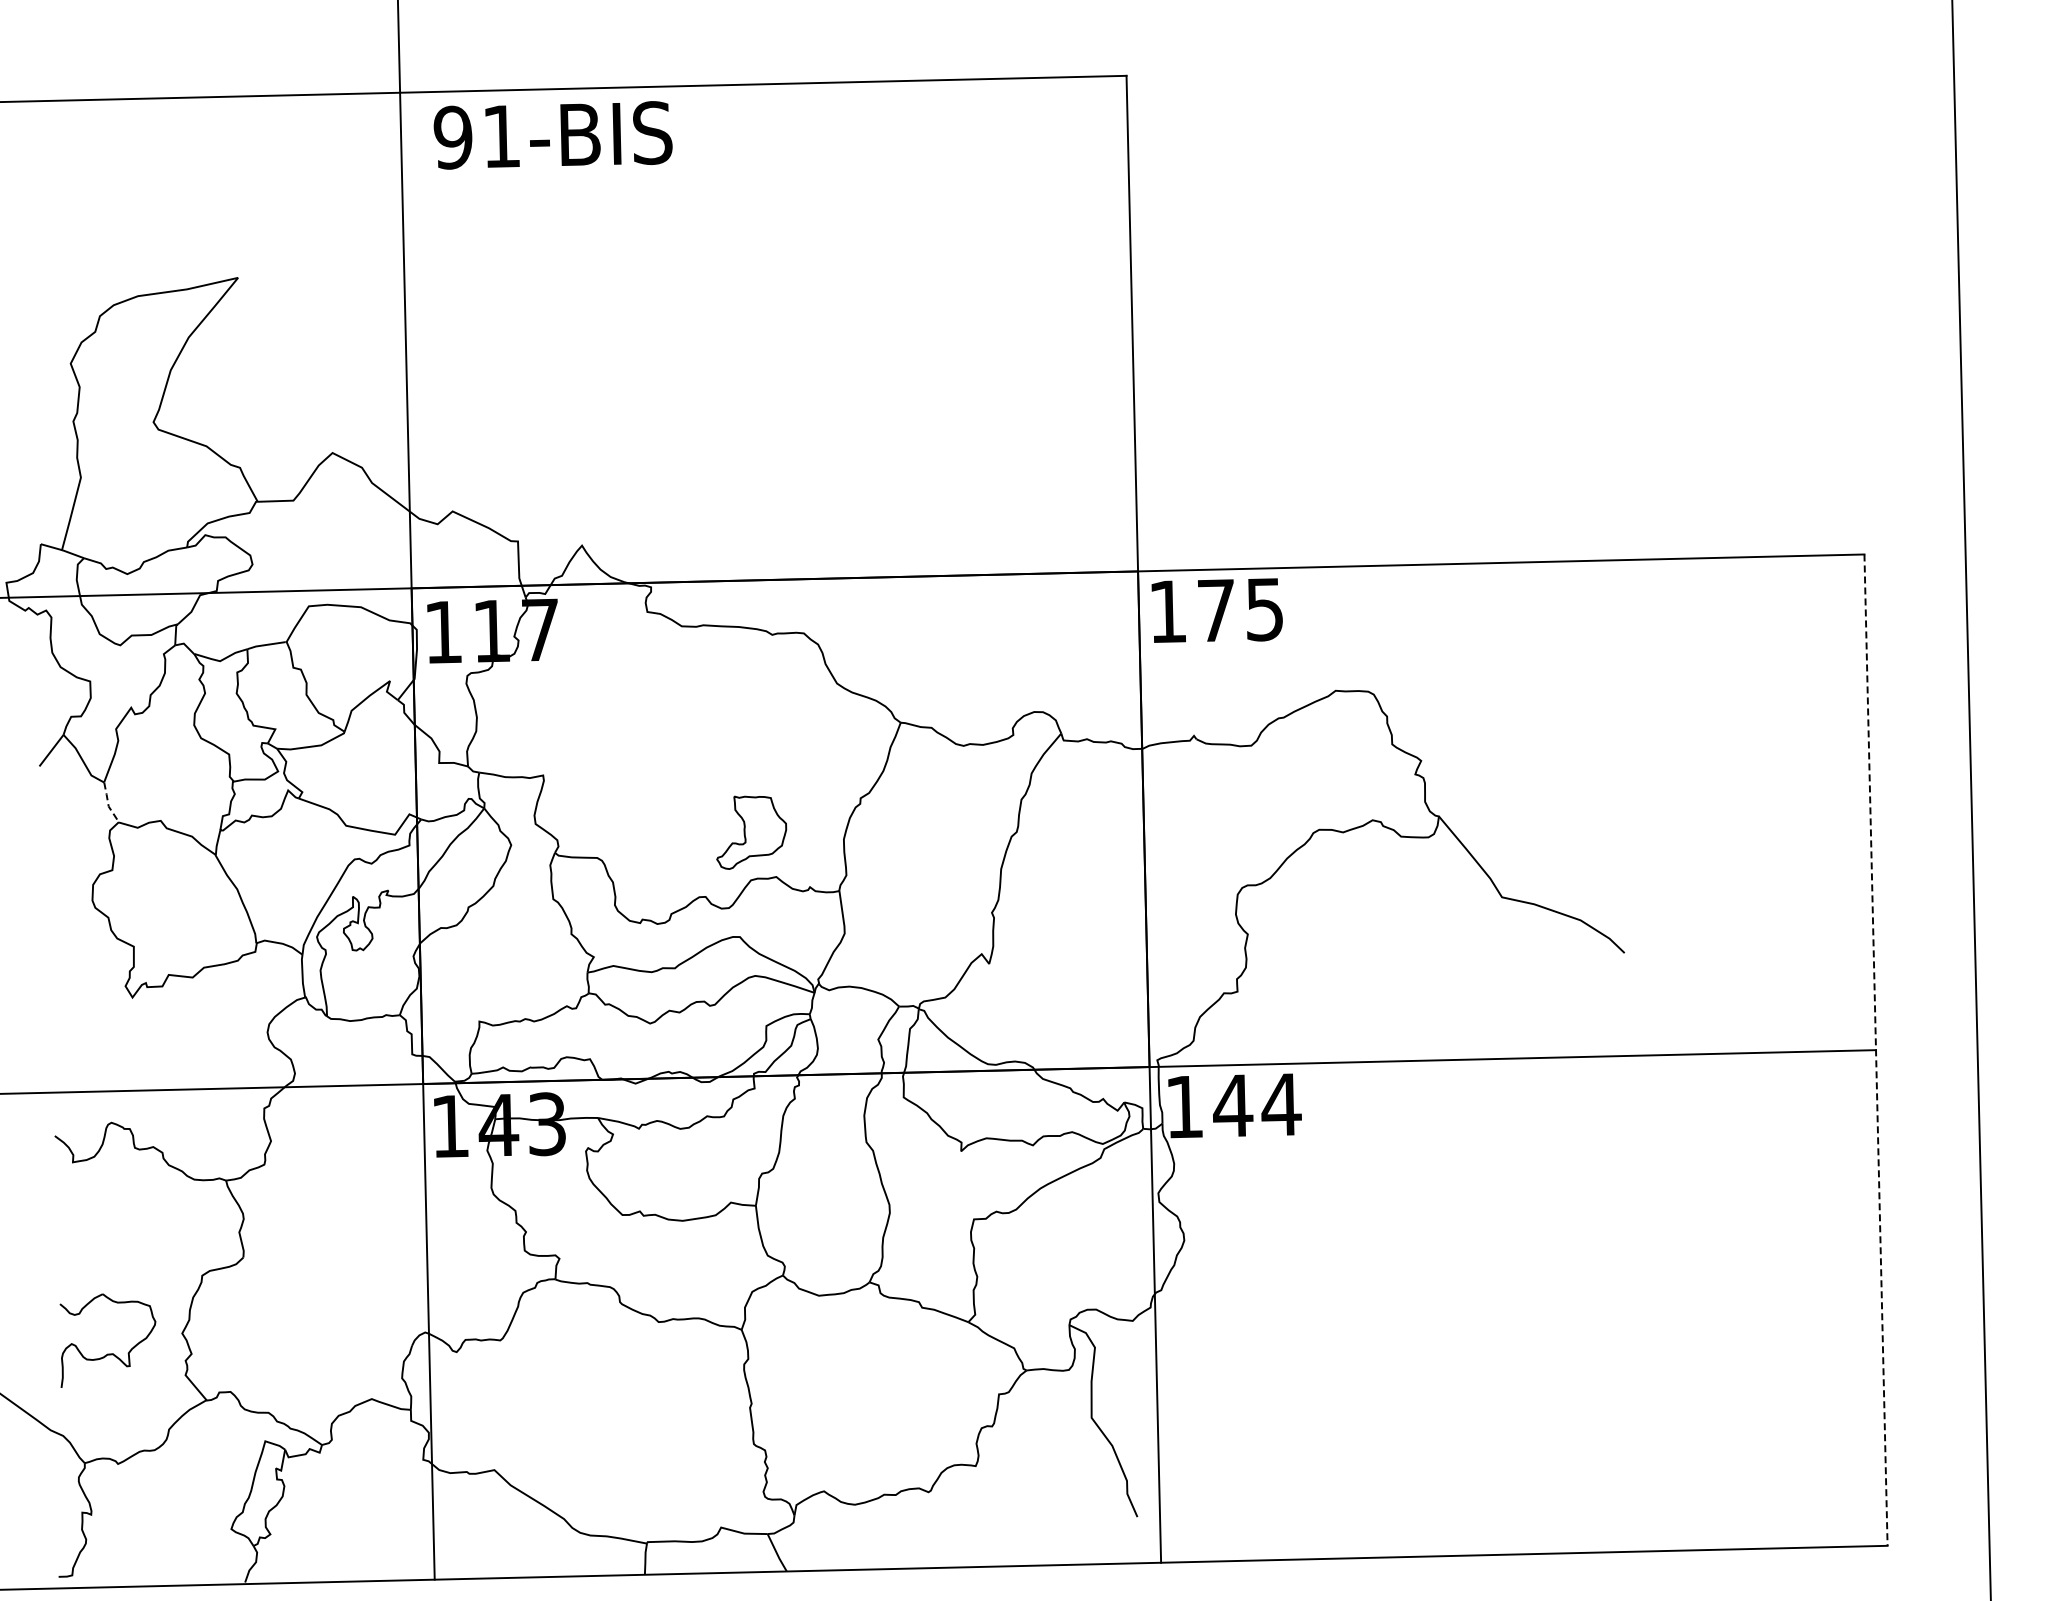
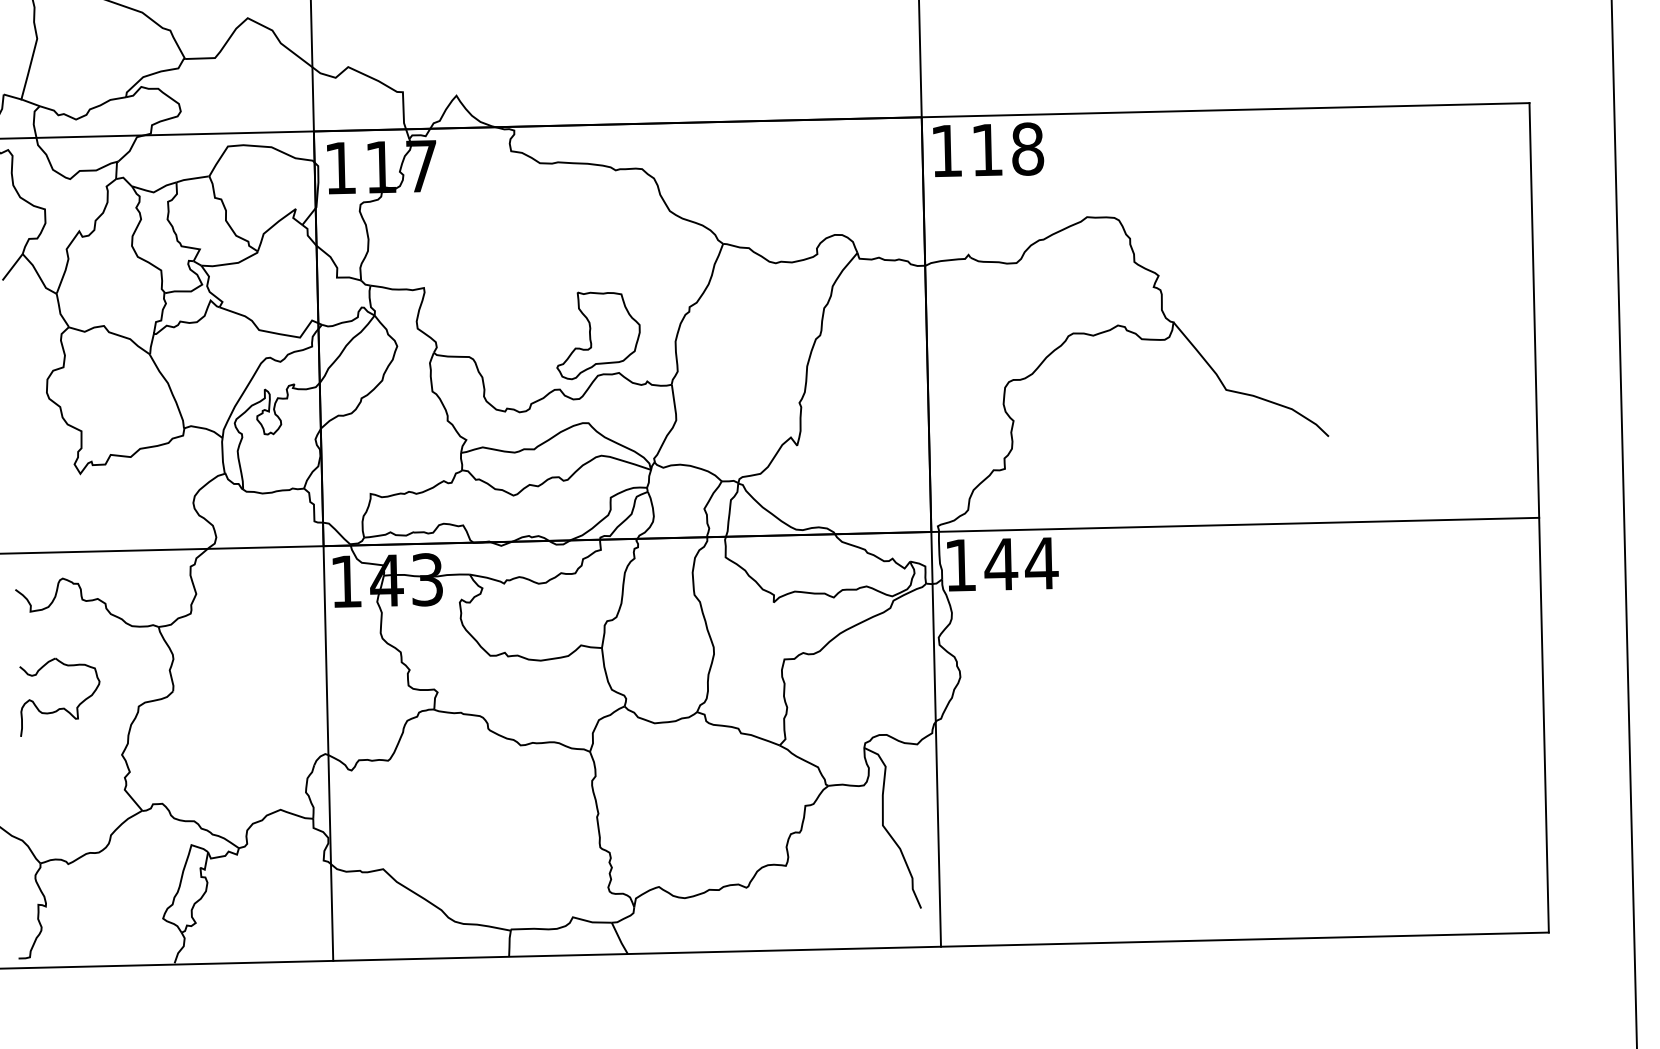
text: (1241, 609) -> (1008, 149), 175 -> 118
line: (108, 803) -> (60, 311), dashed -> solid
part: (751, 832) -> (598, 335), size x1.43
line: (1876, 1050) -> (1539, 518), dashed -> solid
part: (107, 1353) -> (59, 708), moved

